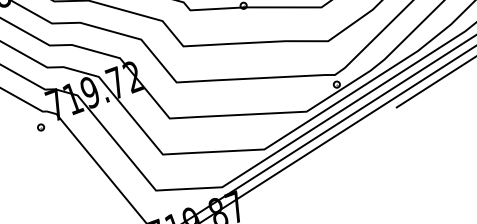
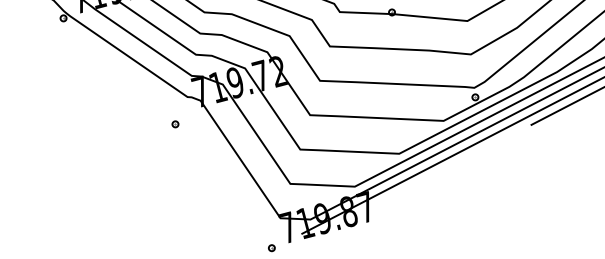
part: (41, 127) -> (175, 124), moved

